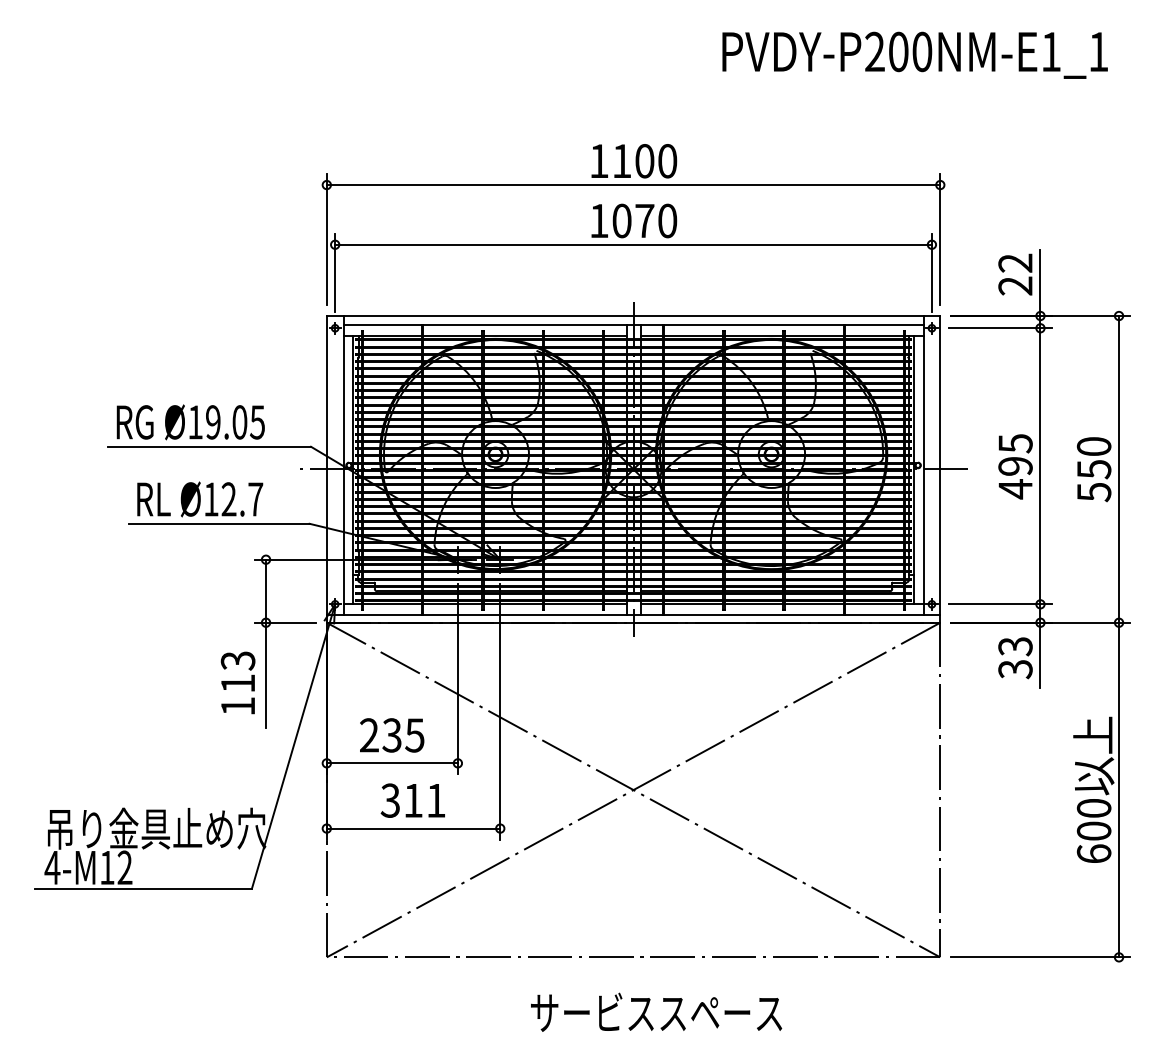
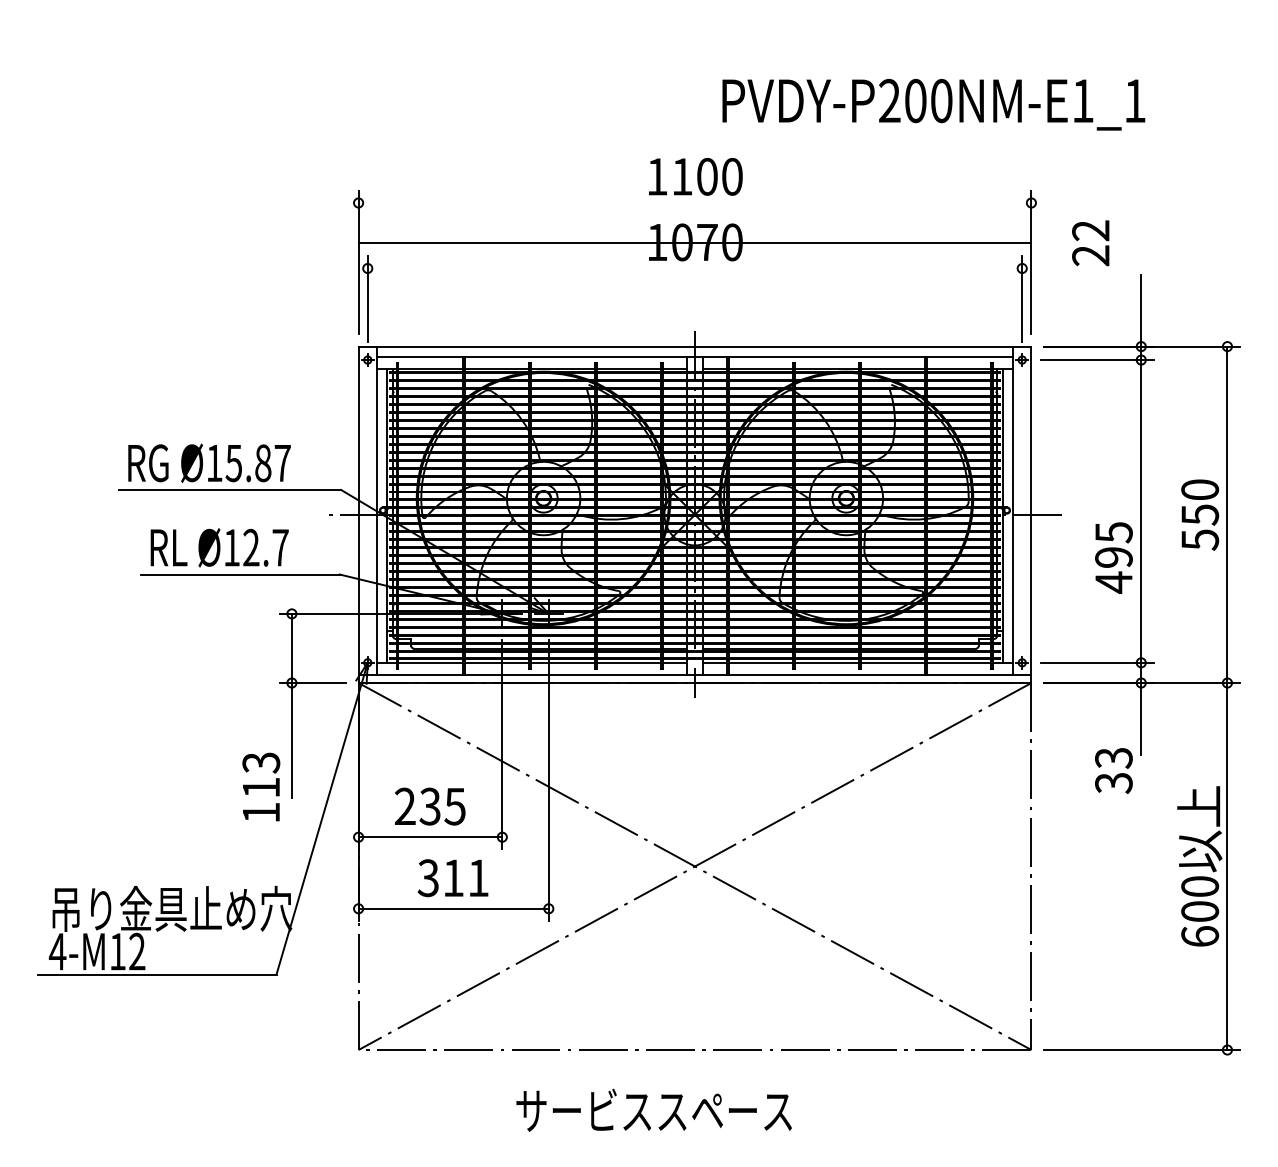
text: (914, 55) -> (933, 104), moved
line: (633, 185) -> (694, 243), moved
line: (633, 244) -> (694, 268), removed
text: (1015, 274) -> (1090, 243), moved
text: (234, 422) -> (257, 463), Ø19.05 -> Ø15.87
text: (1015, 466) -> (1113, 557), moved
text: (1015, 657) -> (1113, 770), moved
text: (238, 682) -> (261, 786), moved
text: (655, 1011) -> (653, 1109), moved

